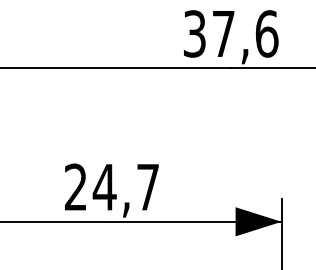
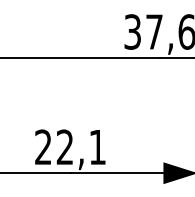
text: (125, 186) -> (80, 146), 24,7 -> 22,1

